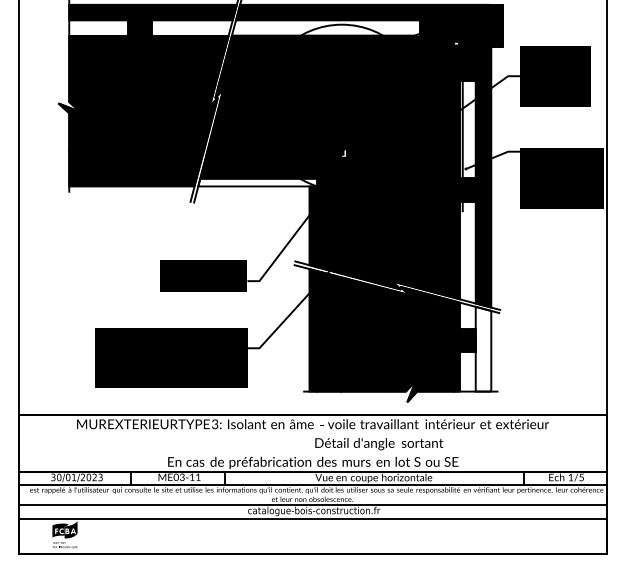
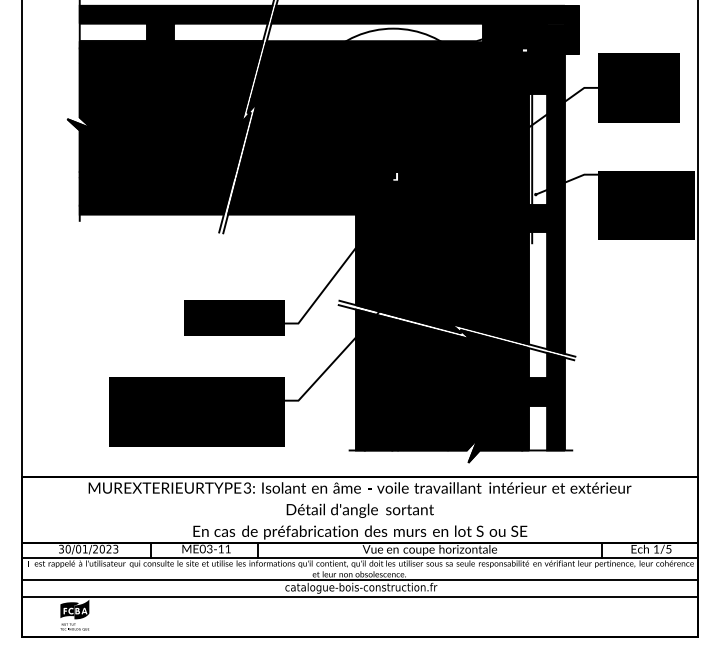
fill: (257, 182) -> (296, 210), added
fill: (483, 348) -> (556, 400), added
text: (379, 444) -> (360, 511), moved

